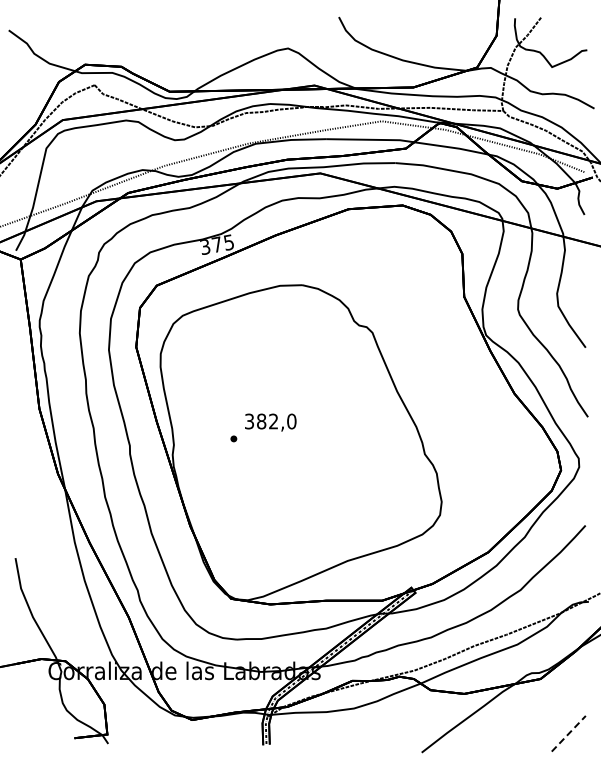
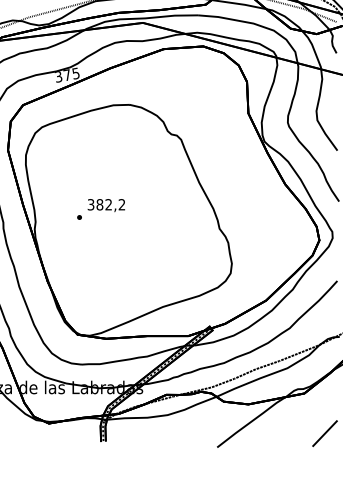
text: (291, 421) -> (121, 204), 382,0 -> 382,2
line: (568, 733) -> (324, 433), dashed -> solid

